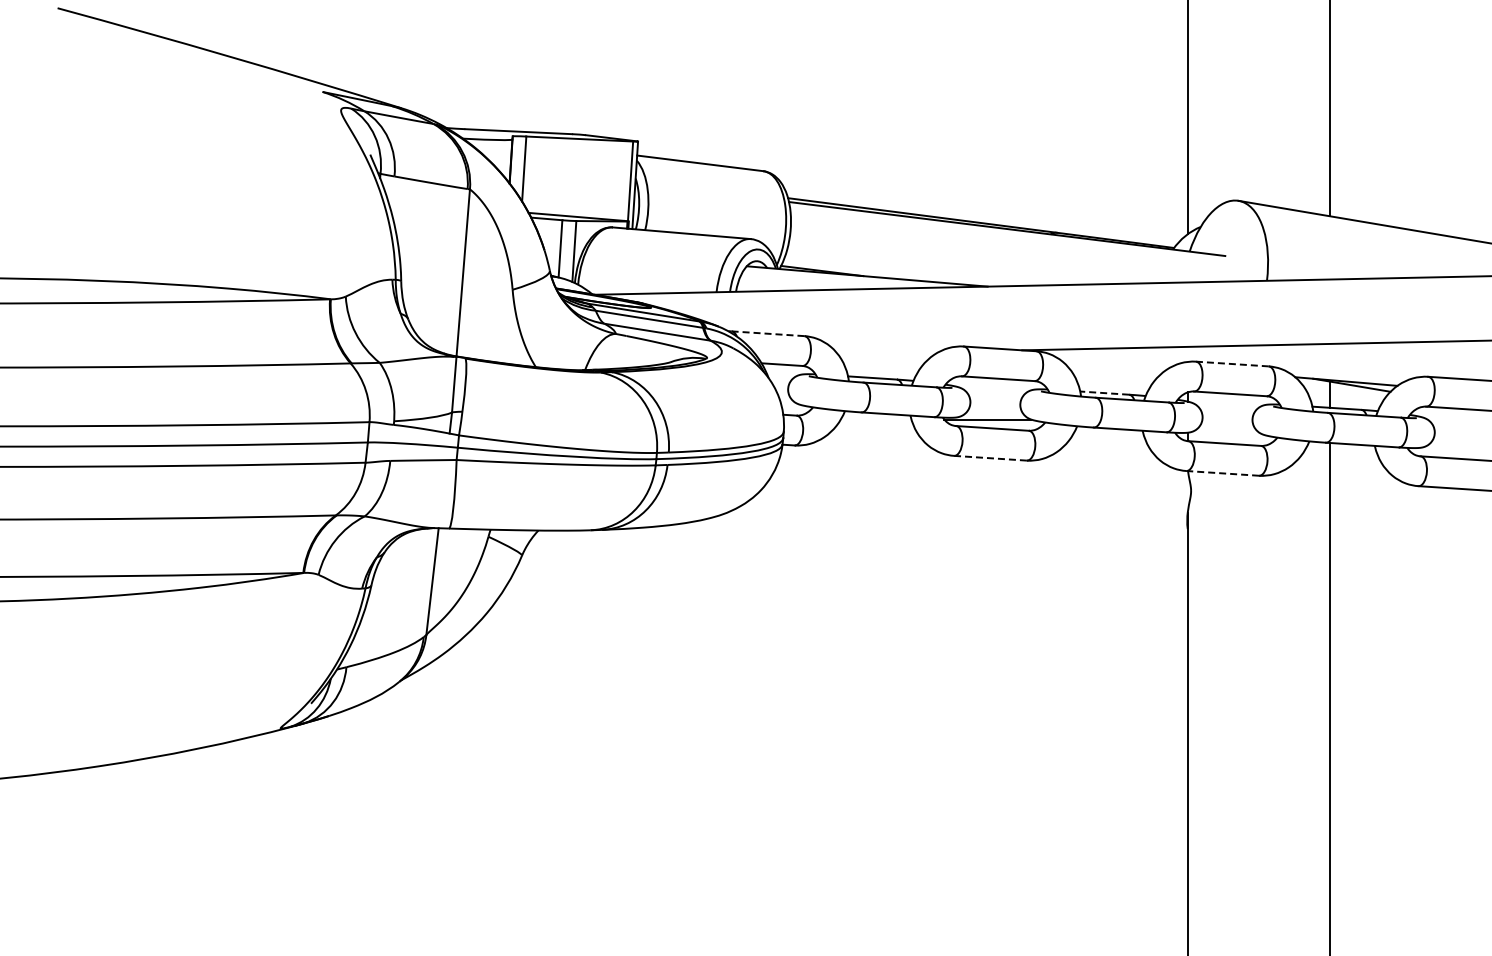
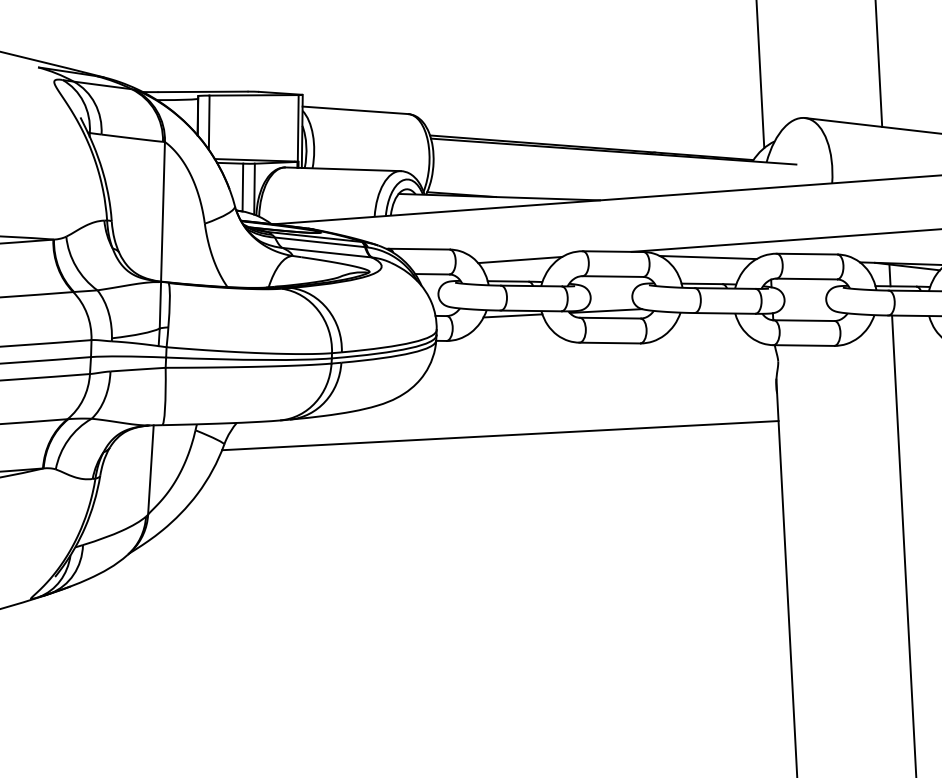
line: (767, 333) -> (418, 248), dashed -> solid
line: (887, 353) -> (519, 260), added
line: (1113, 361) -> (707, 257), added
line: (1231, 364) -> (806, 254), dashed -> solid
line: (1104, 393) -> (701, 284), dashed -> solid
line: (875, 419) -> (512, 315), added
line: (990, 458) -> (609, 343), dashed -> solid
line: (1222, 473) -> (803, 345), dashed -> solid
line: (853, 562) -> (500, 435), added

